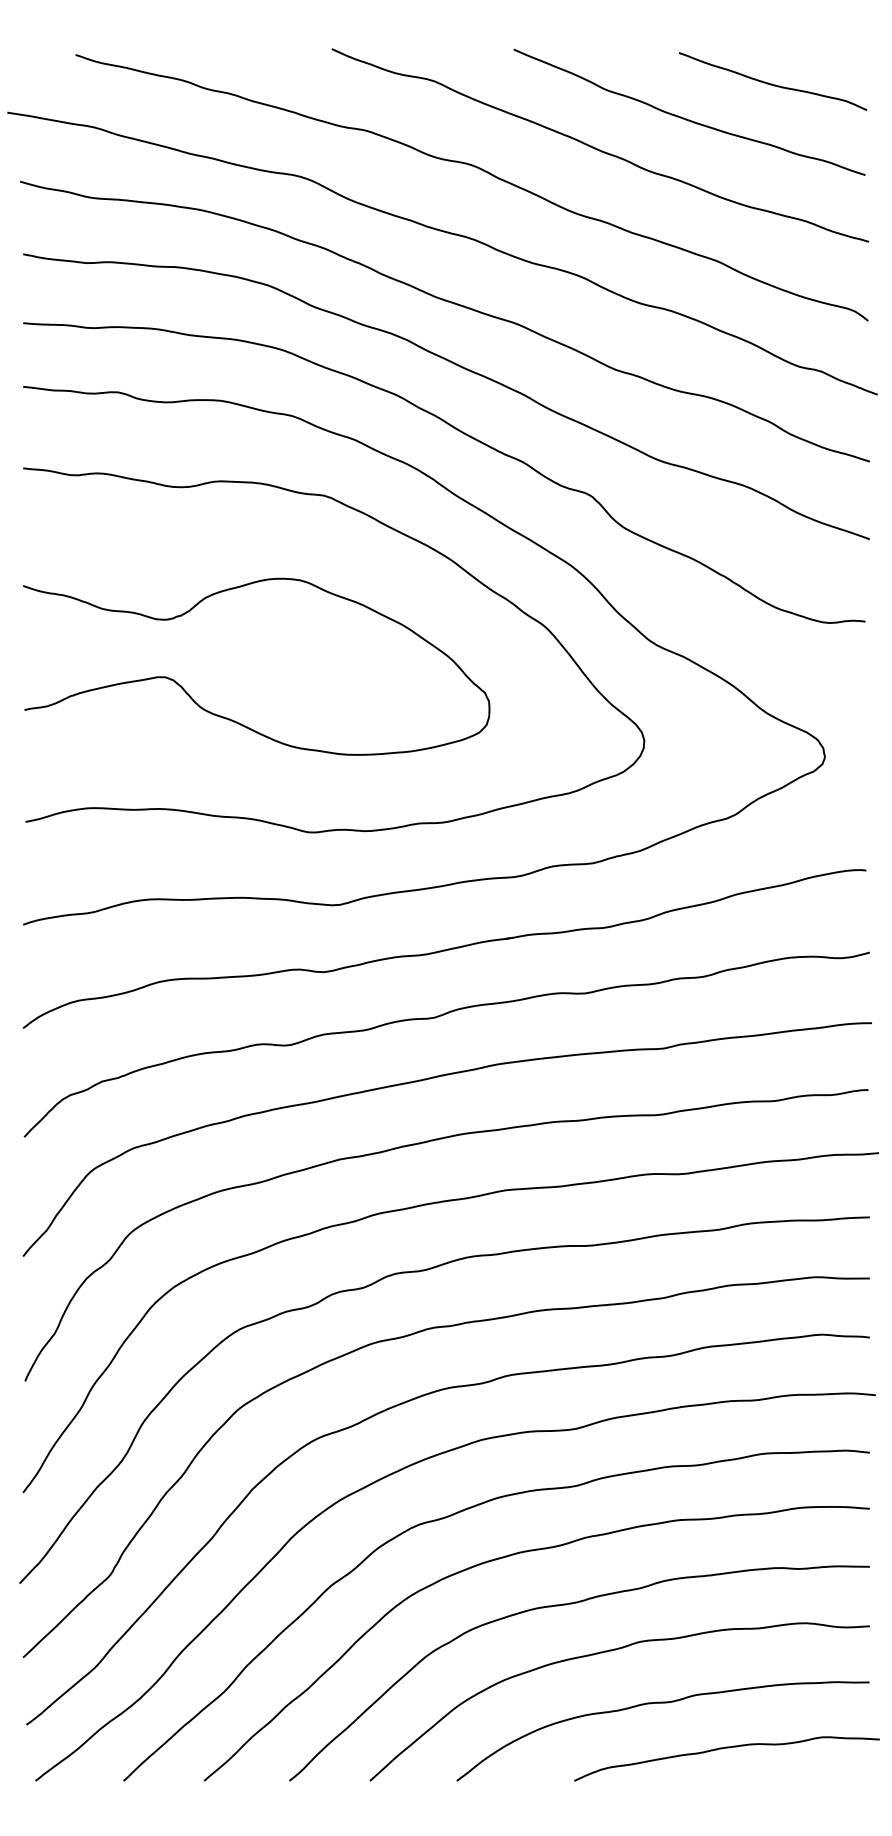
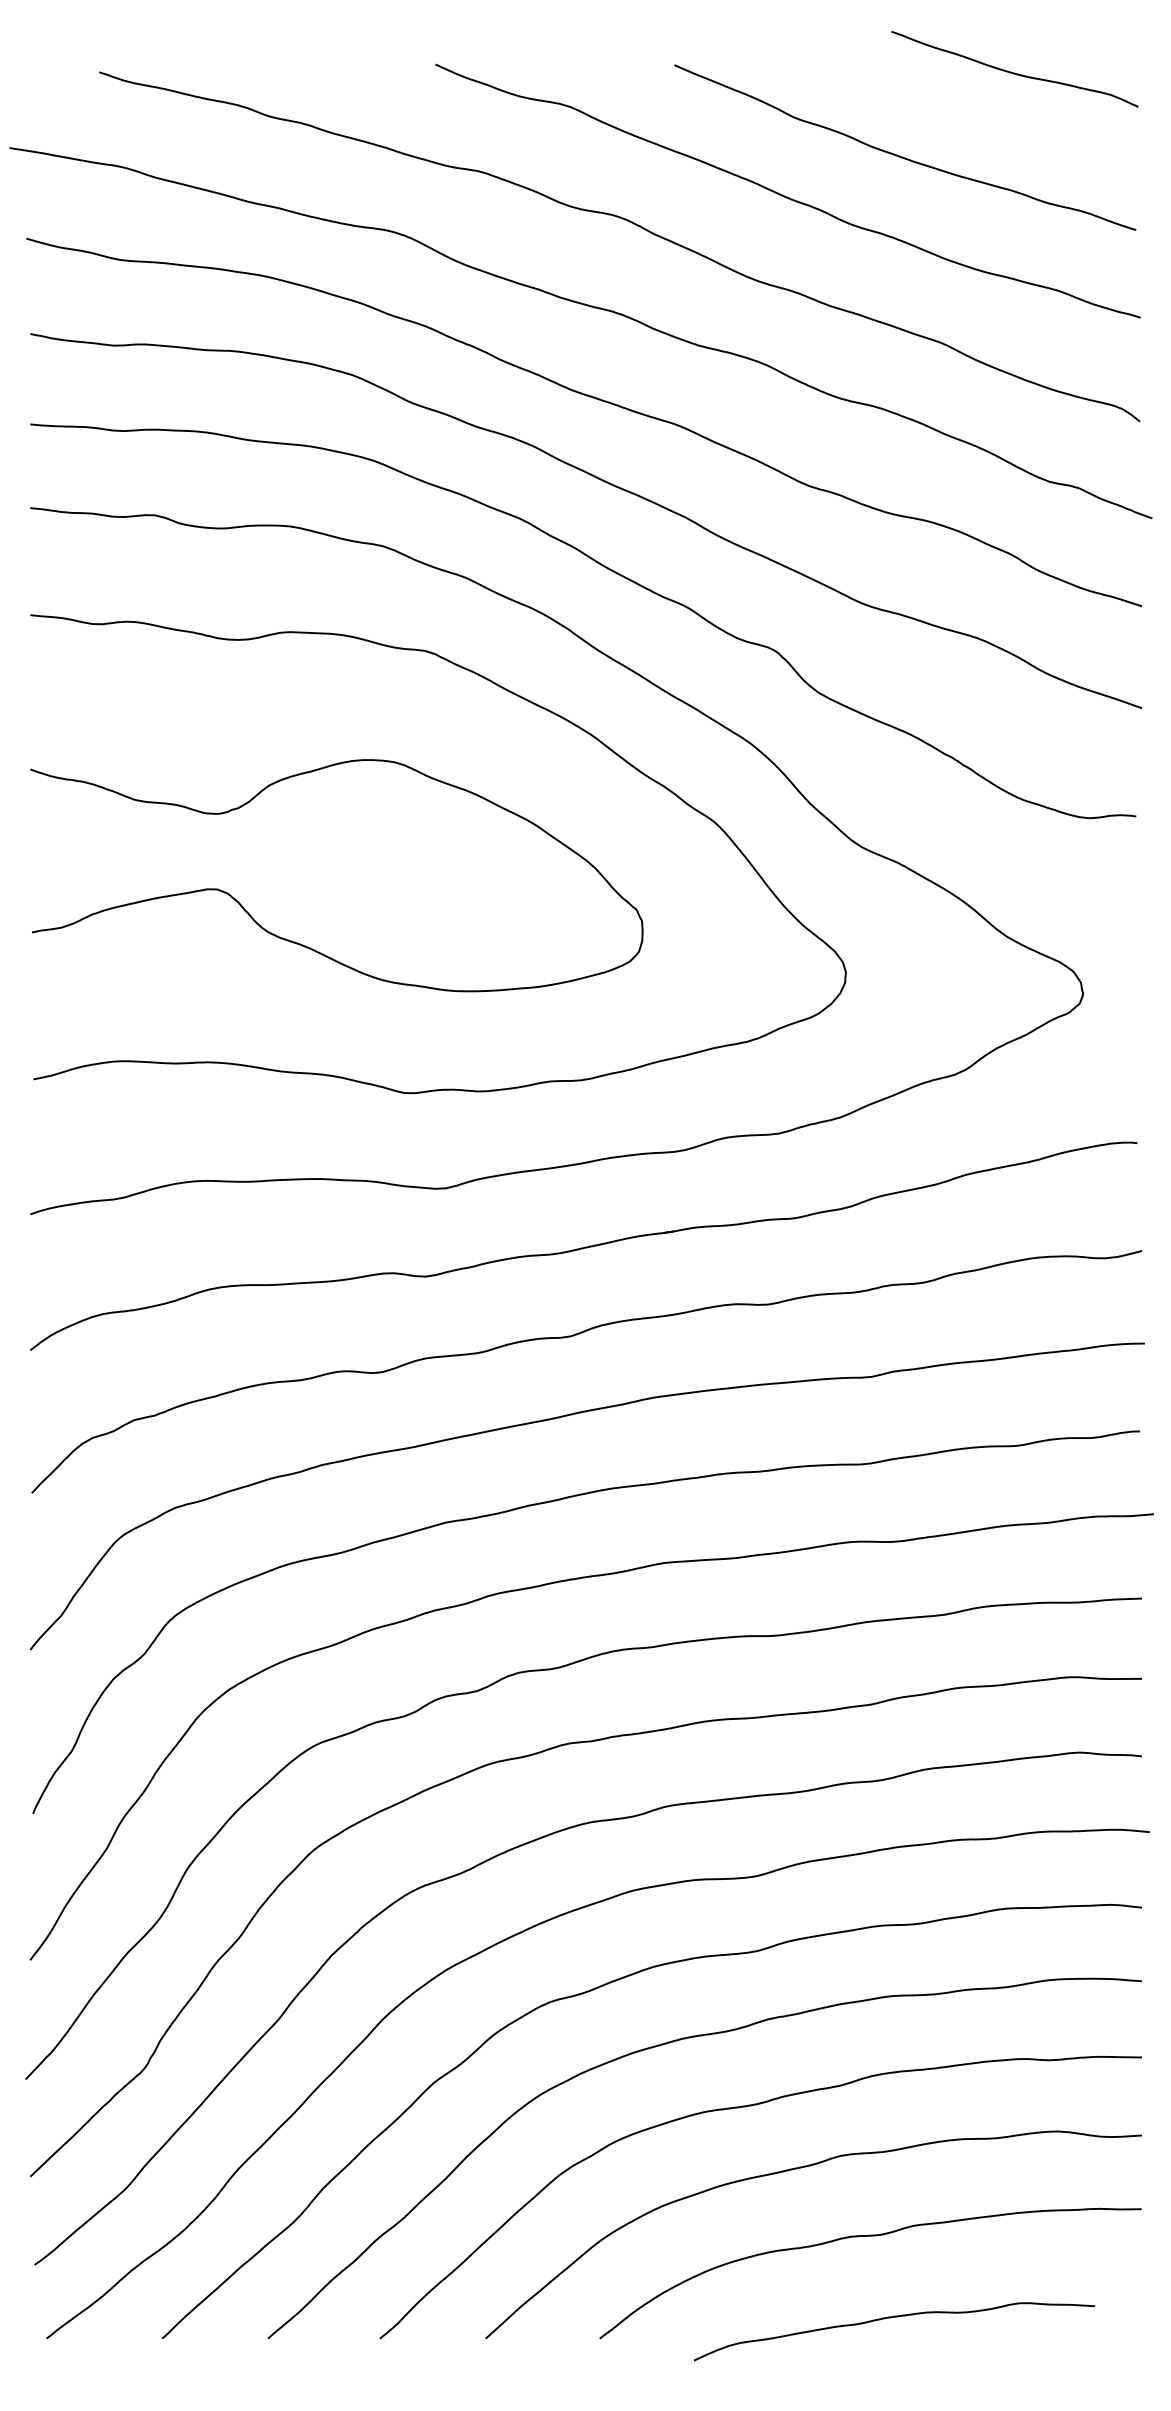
curve: (772, 84) -> (1014, 72), moved
curve: (724, 1748) -> (891, 2318), moved

